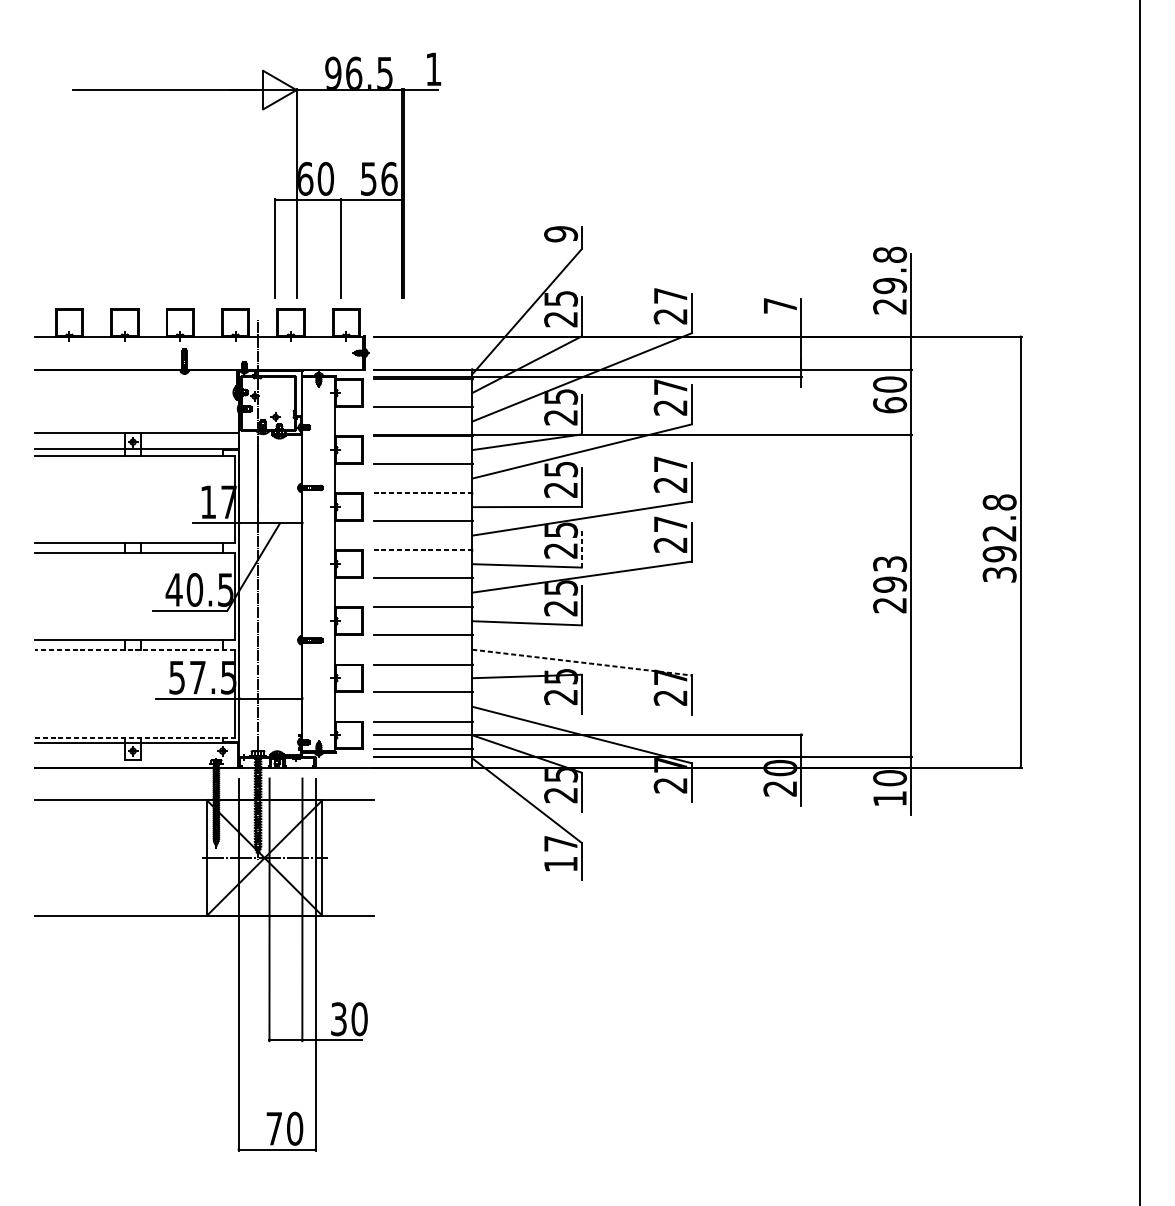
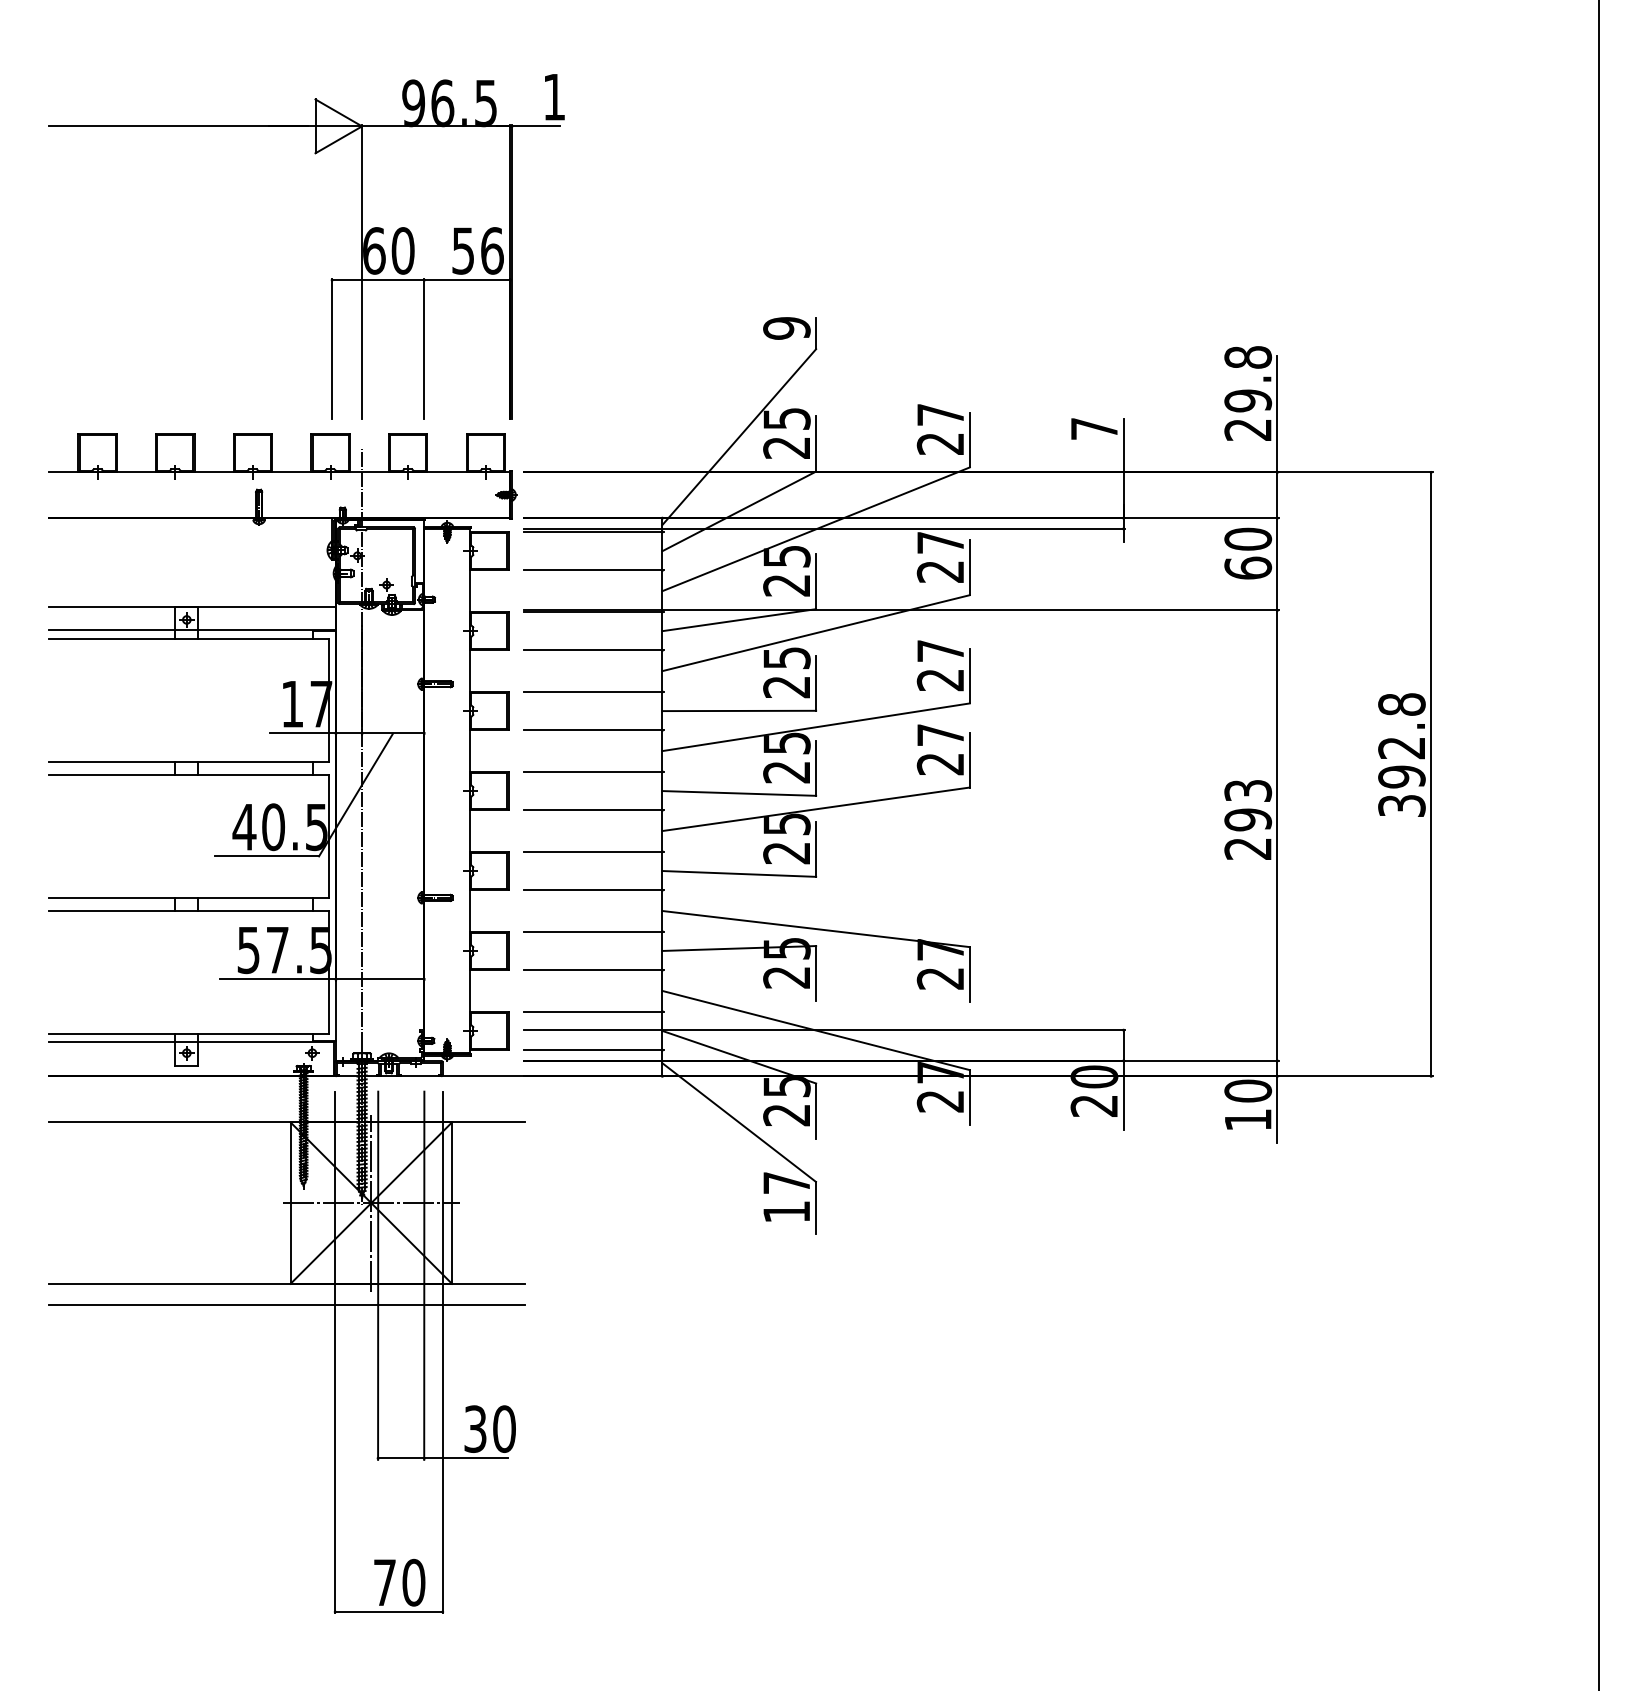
part: (274, 198) -> (331, 278), moved
line: (423, 493) -> (593, 691), dashed -> solid
line: (582, 548) -> (816, 768), dashed -> solid
line: (423, 550) -> (593, 771), dashed -> solid
line: (134, 650) -> (189, 911), dashed -> solid
line: (582, 662) -> (816, 929), dashed -> solid
line: (134, 737) -> (189, 1034), dashed -> solid
line: (264, 857) -> (371, 1202), added
line: (204, 930) -> (287, 1304), added

